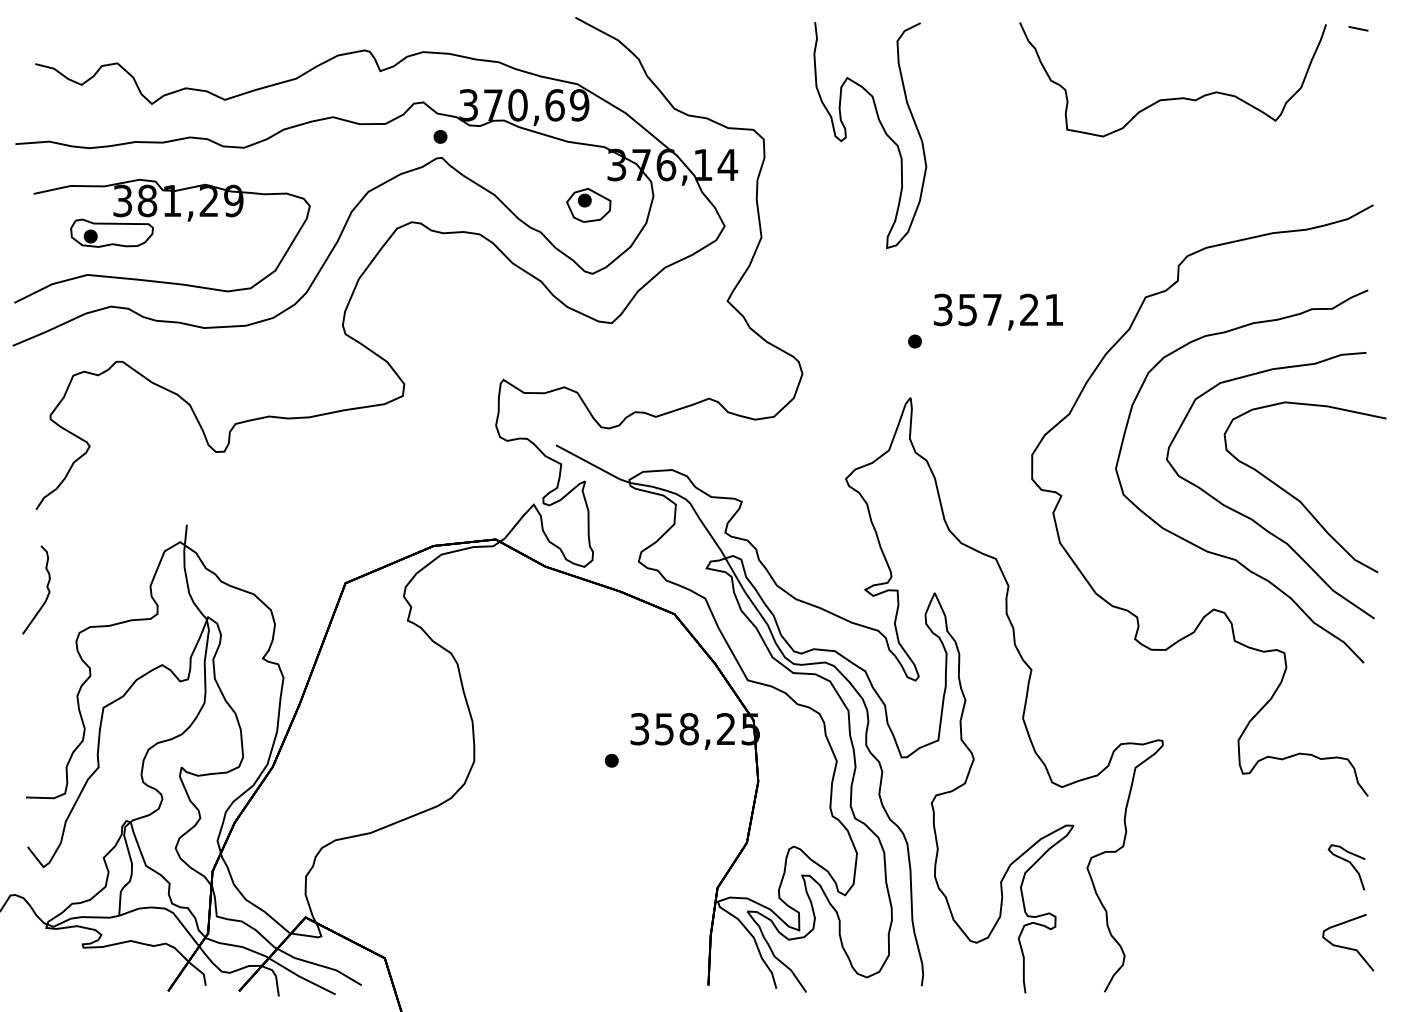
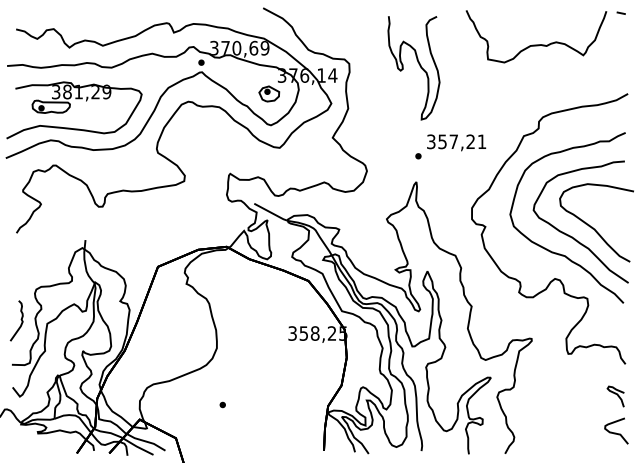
curve: (882, 132) -> (419, 66), moved
curve: (44, 586) -> (20, 319), moved
part: (611, 759) -> (222, 404), moved

